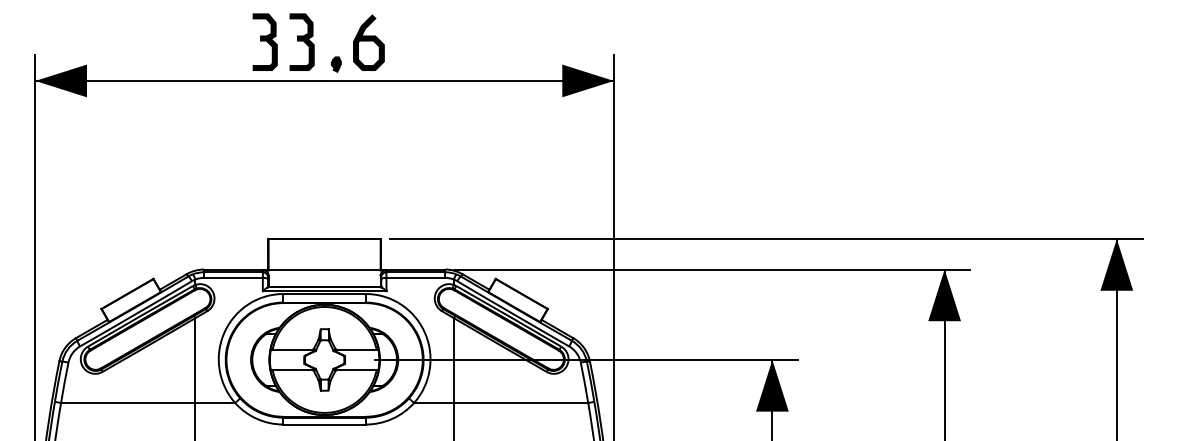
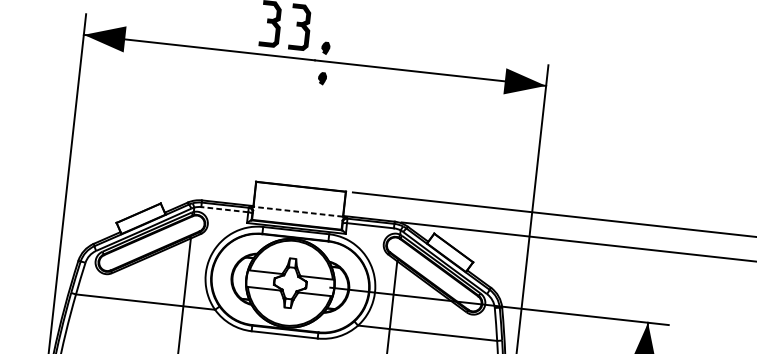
curve: (368, 41) -> (353, 32), removed
part: (335, 102) -> (321, 78), added
line: (325, 270) -> (298, 211), solid -> dashed
line: (232, 277) -> (224, 209), solid -> dashed

